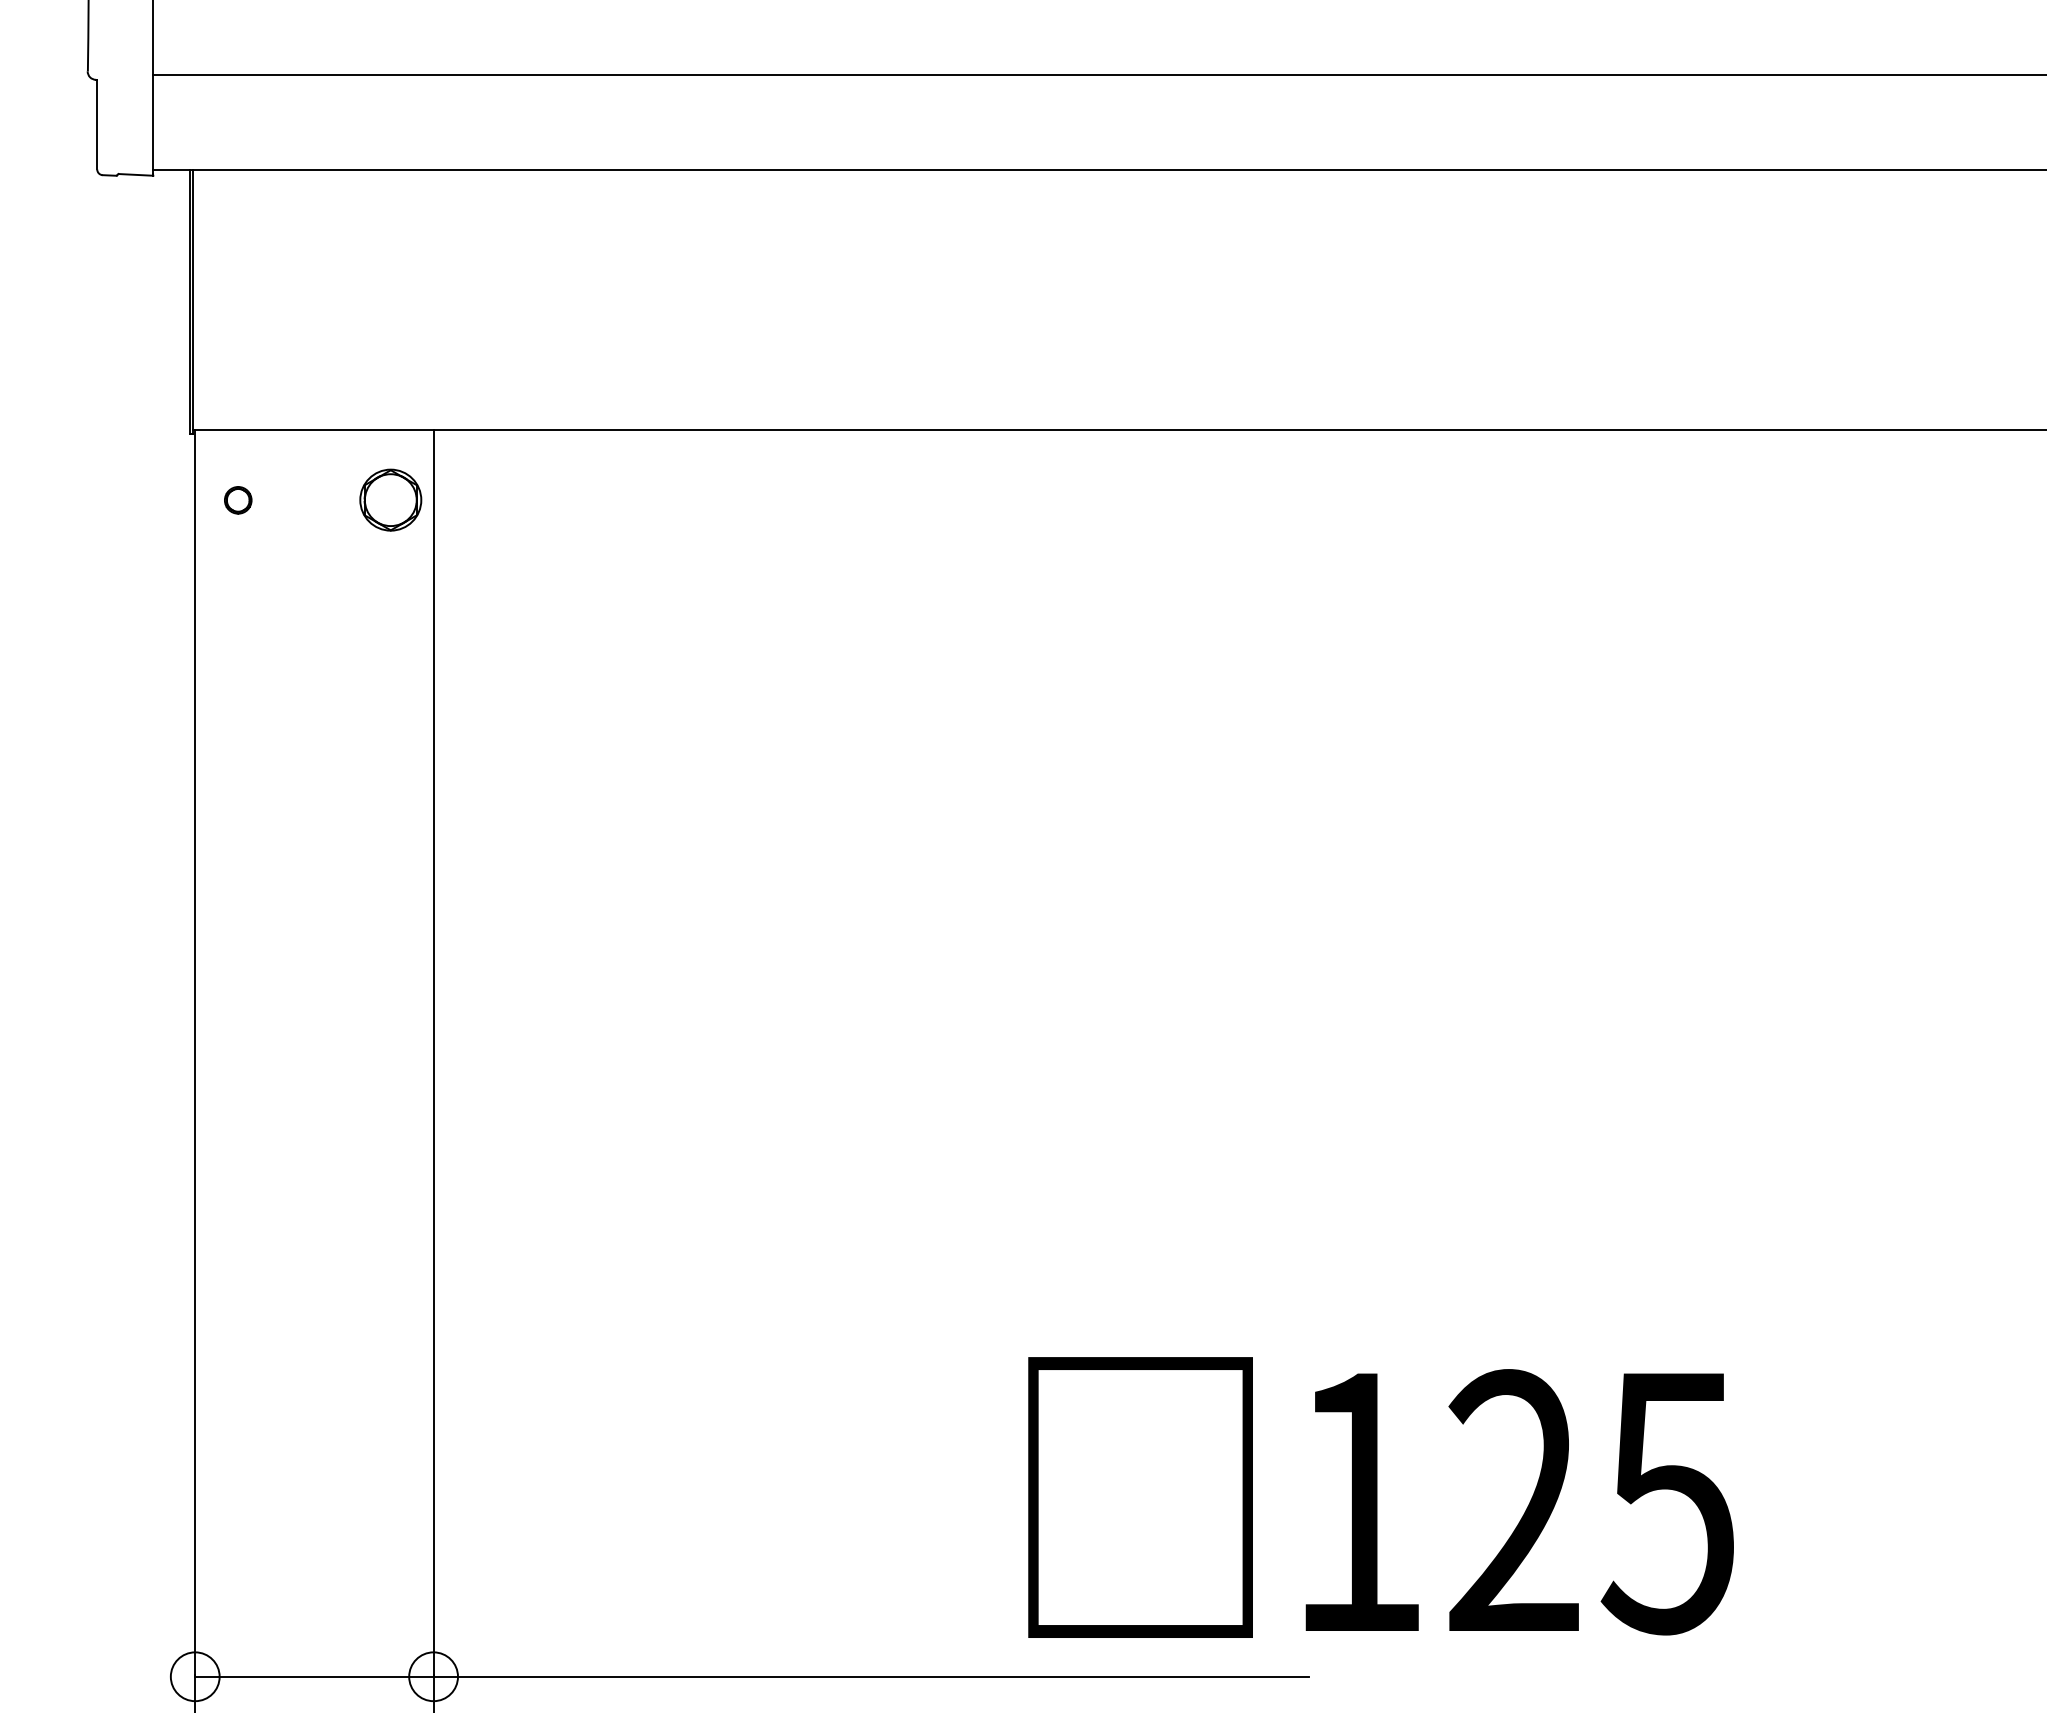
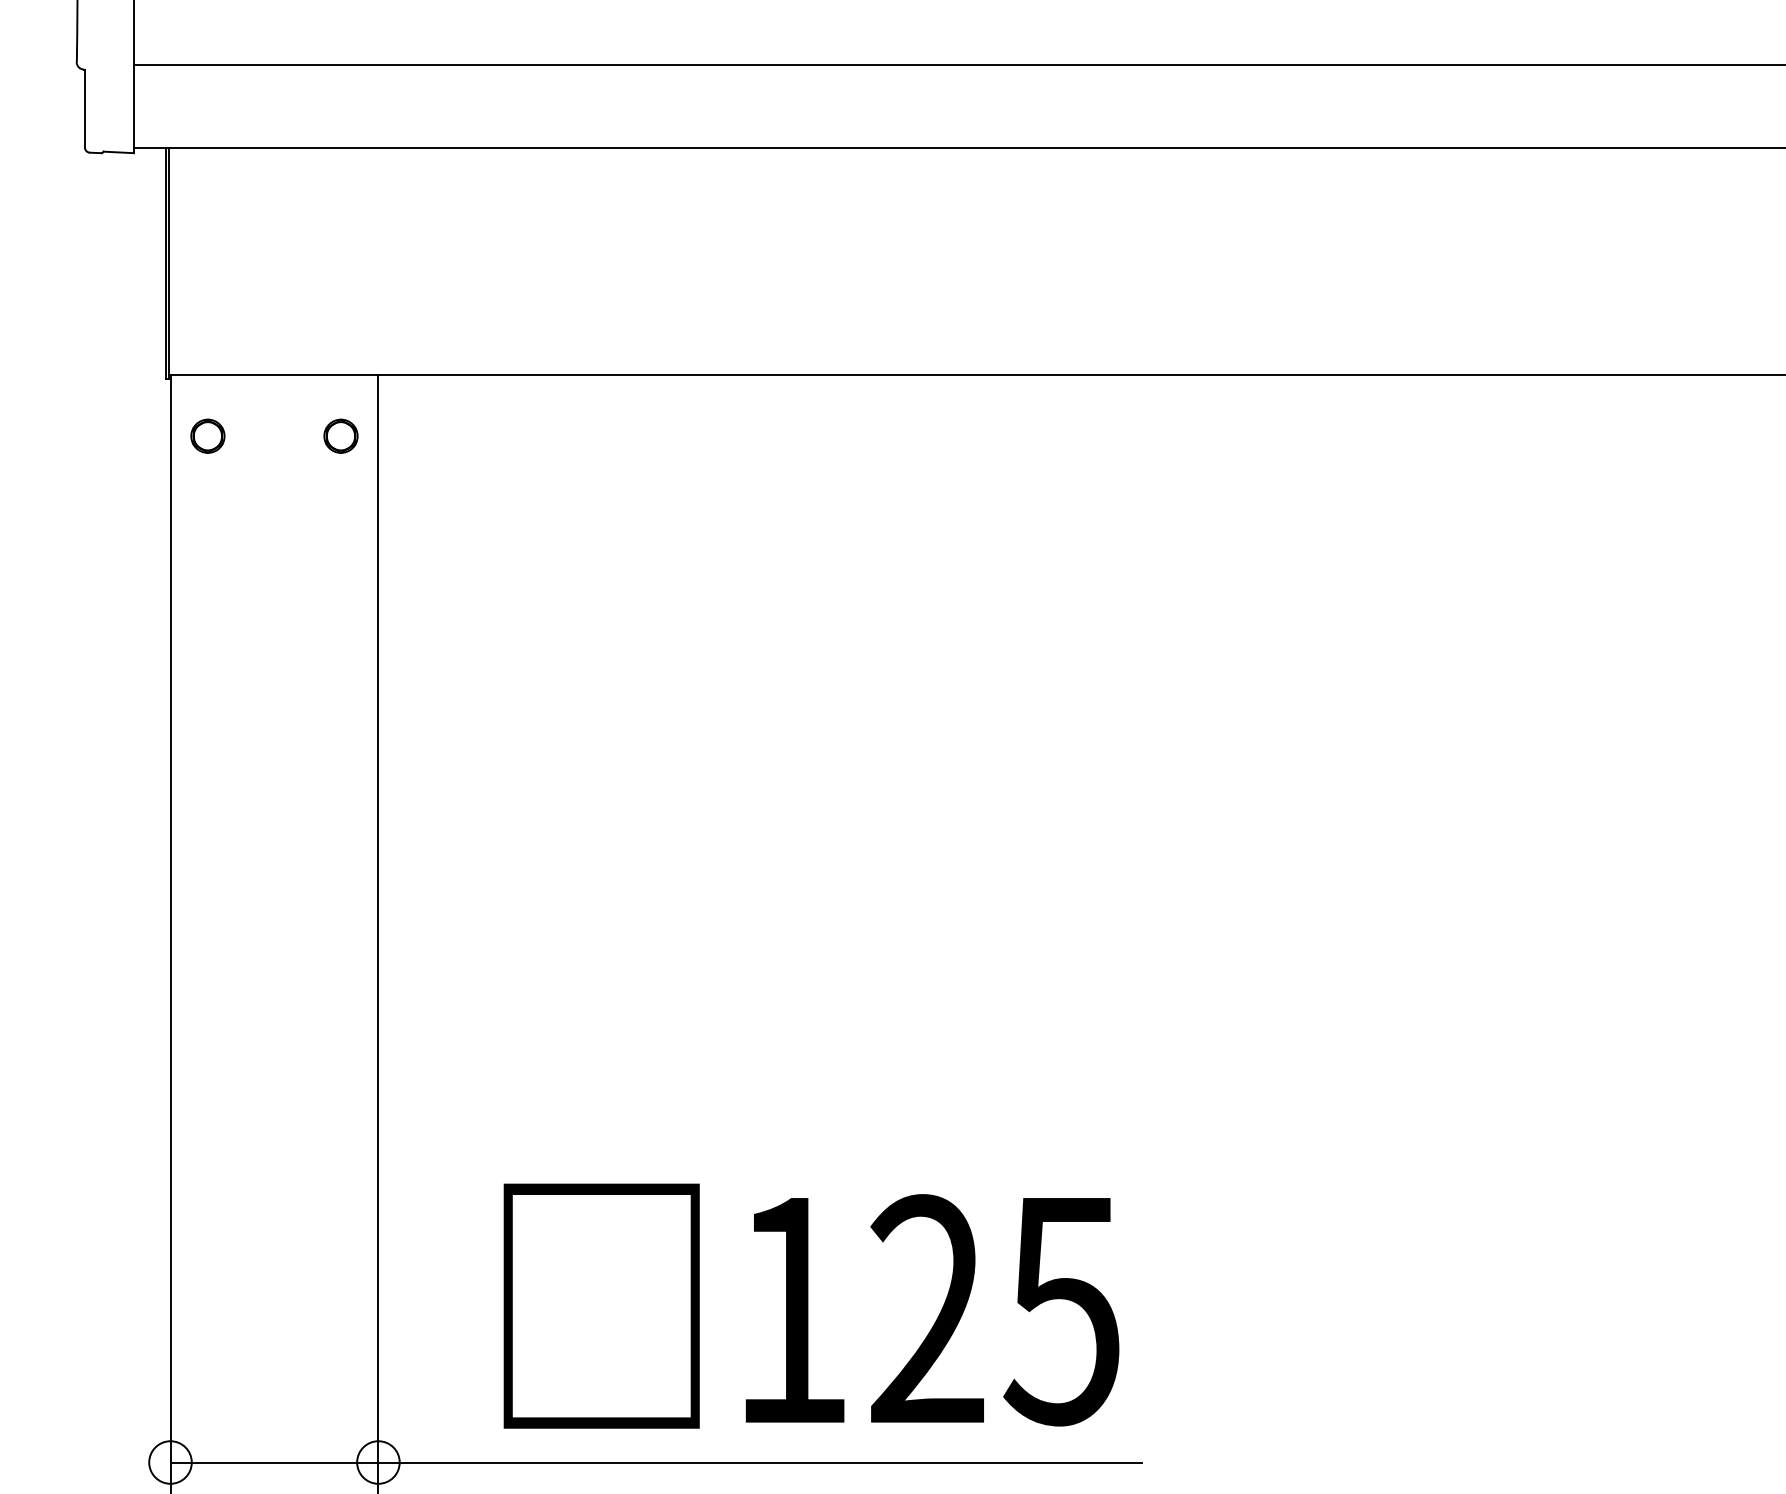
part: (238, 500) -> (208, 436), size x1.43
part: (390, 500) -> (340, 436), size x0.62
text: (1380, 1497) -> (811, 1306), moved

